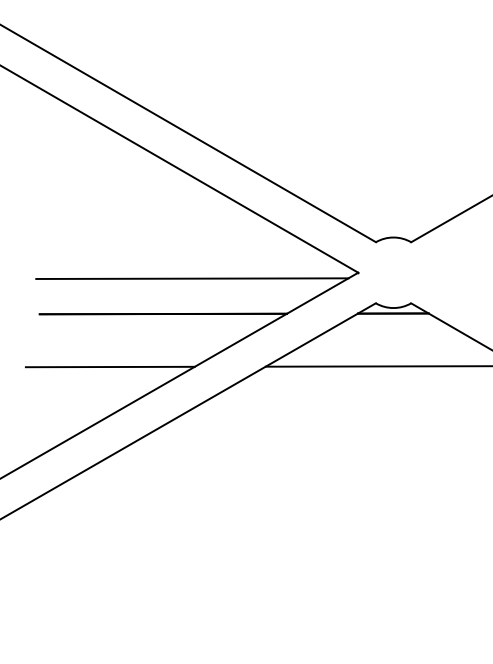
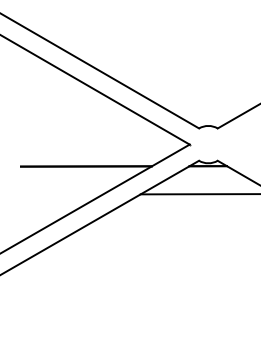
line: (191, 278) -> (101, 147), removed
line: (110, 366) -> (58, 194), removed

